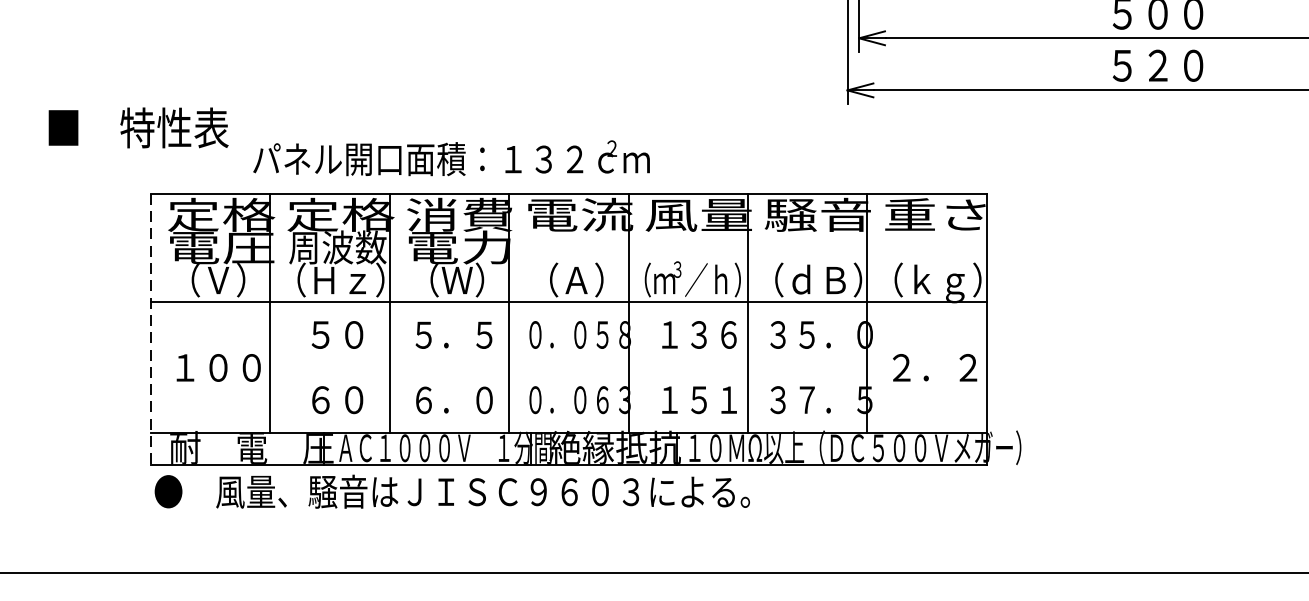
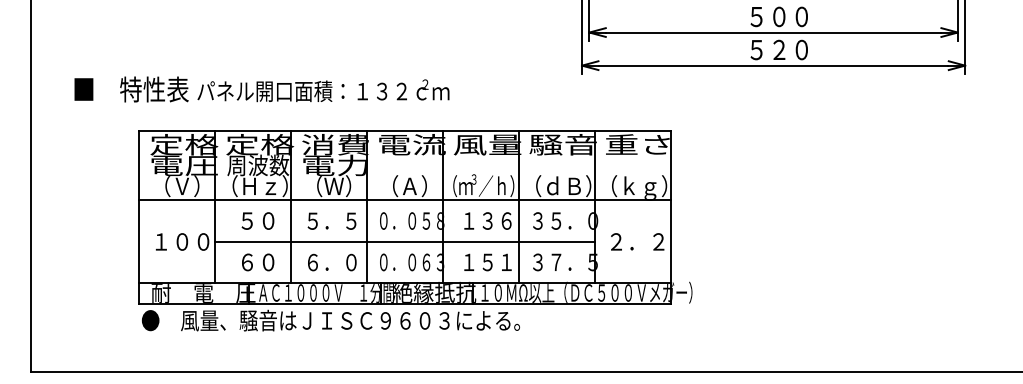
text: (451, 157) -> (323, 90), moved
line: (150, 330) -> (139, 218), dashed -> solid
line: (568, 367) -> (404, 241), added

